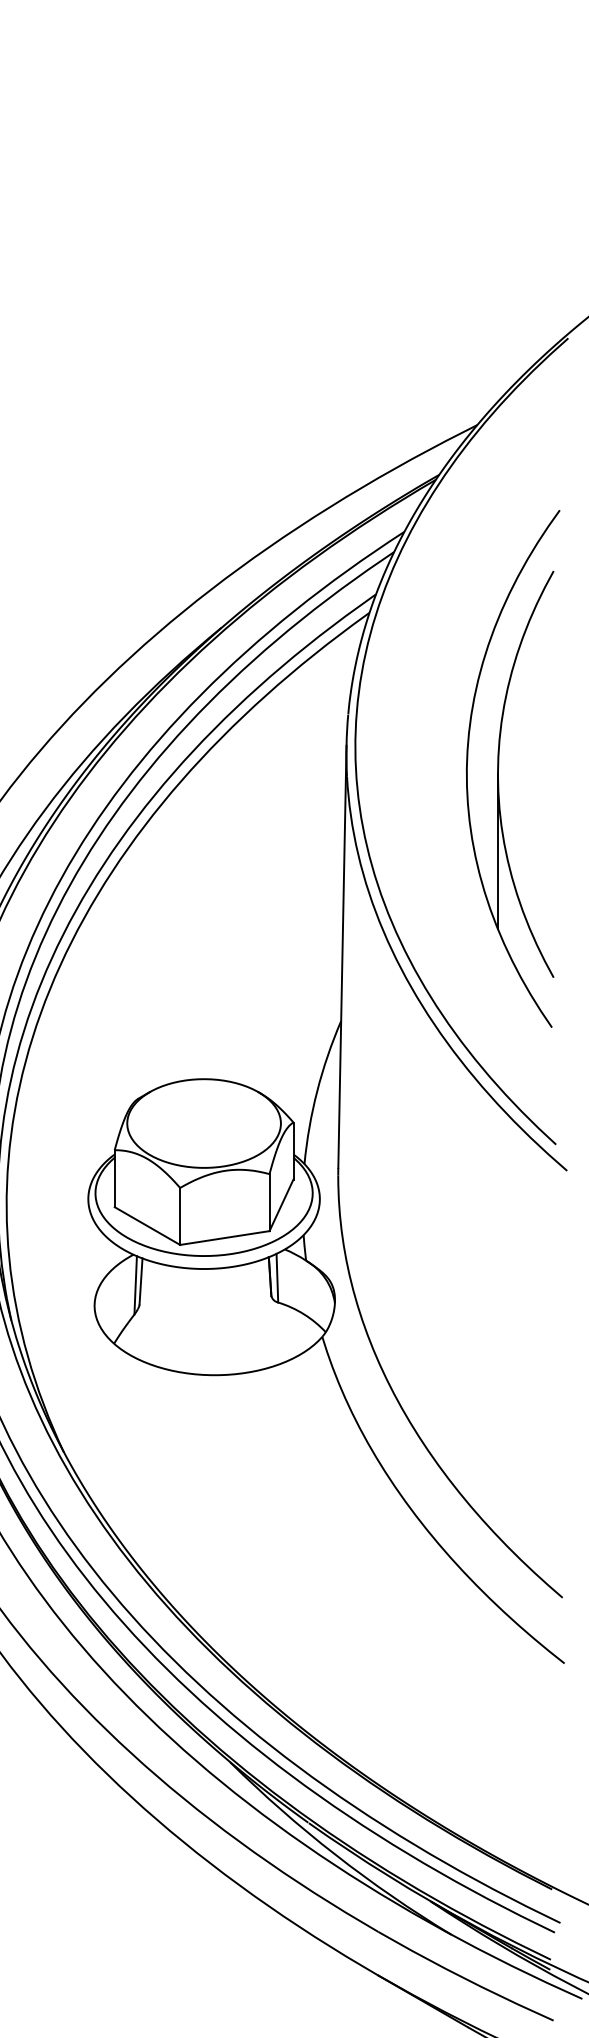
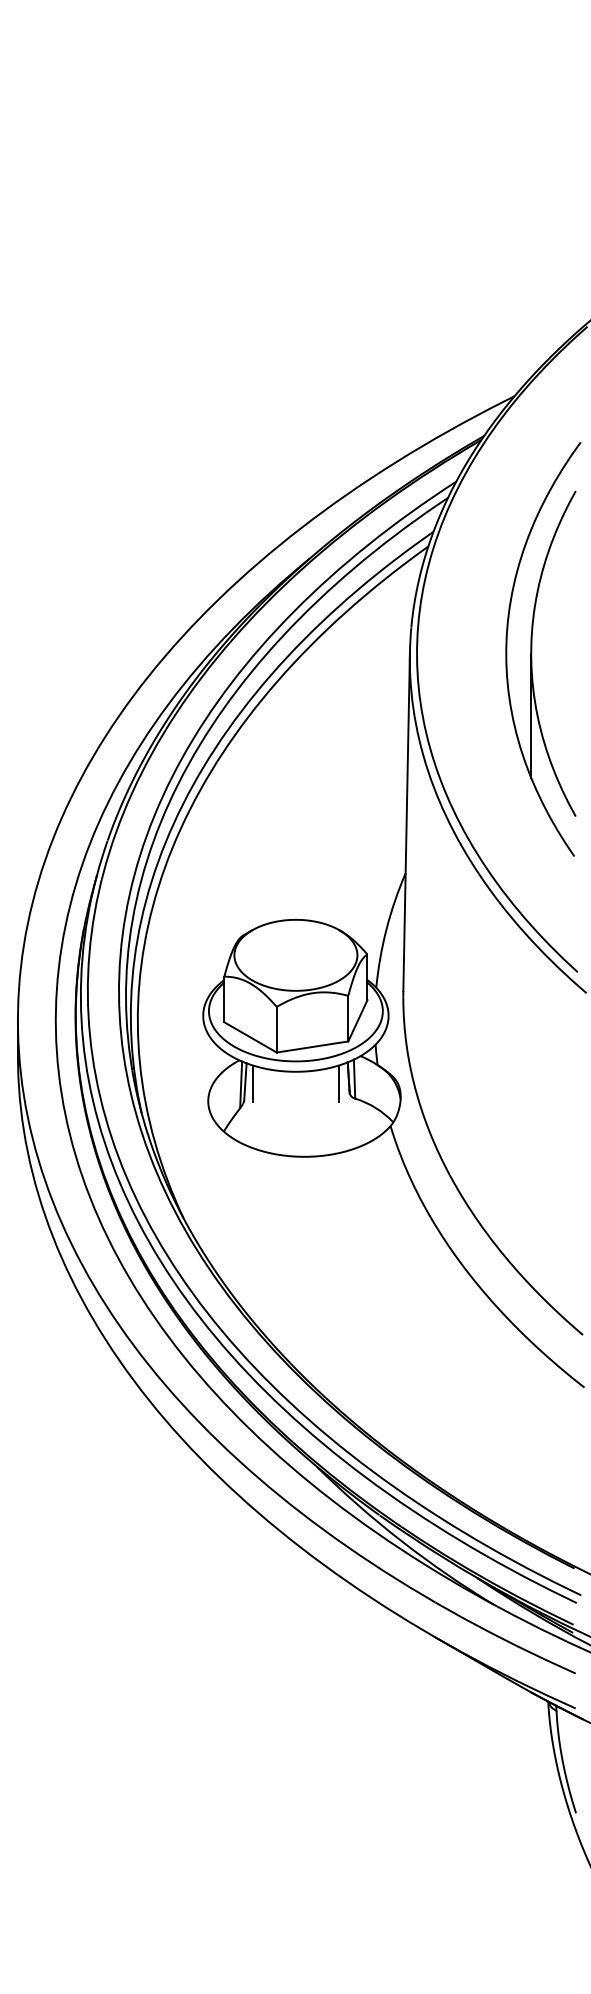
part: (499, 768) -> (532, 649), moved
line: (151, 1283) -> (253, 1083), added
line: (257, 1283) -> (338, 1083), added

